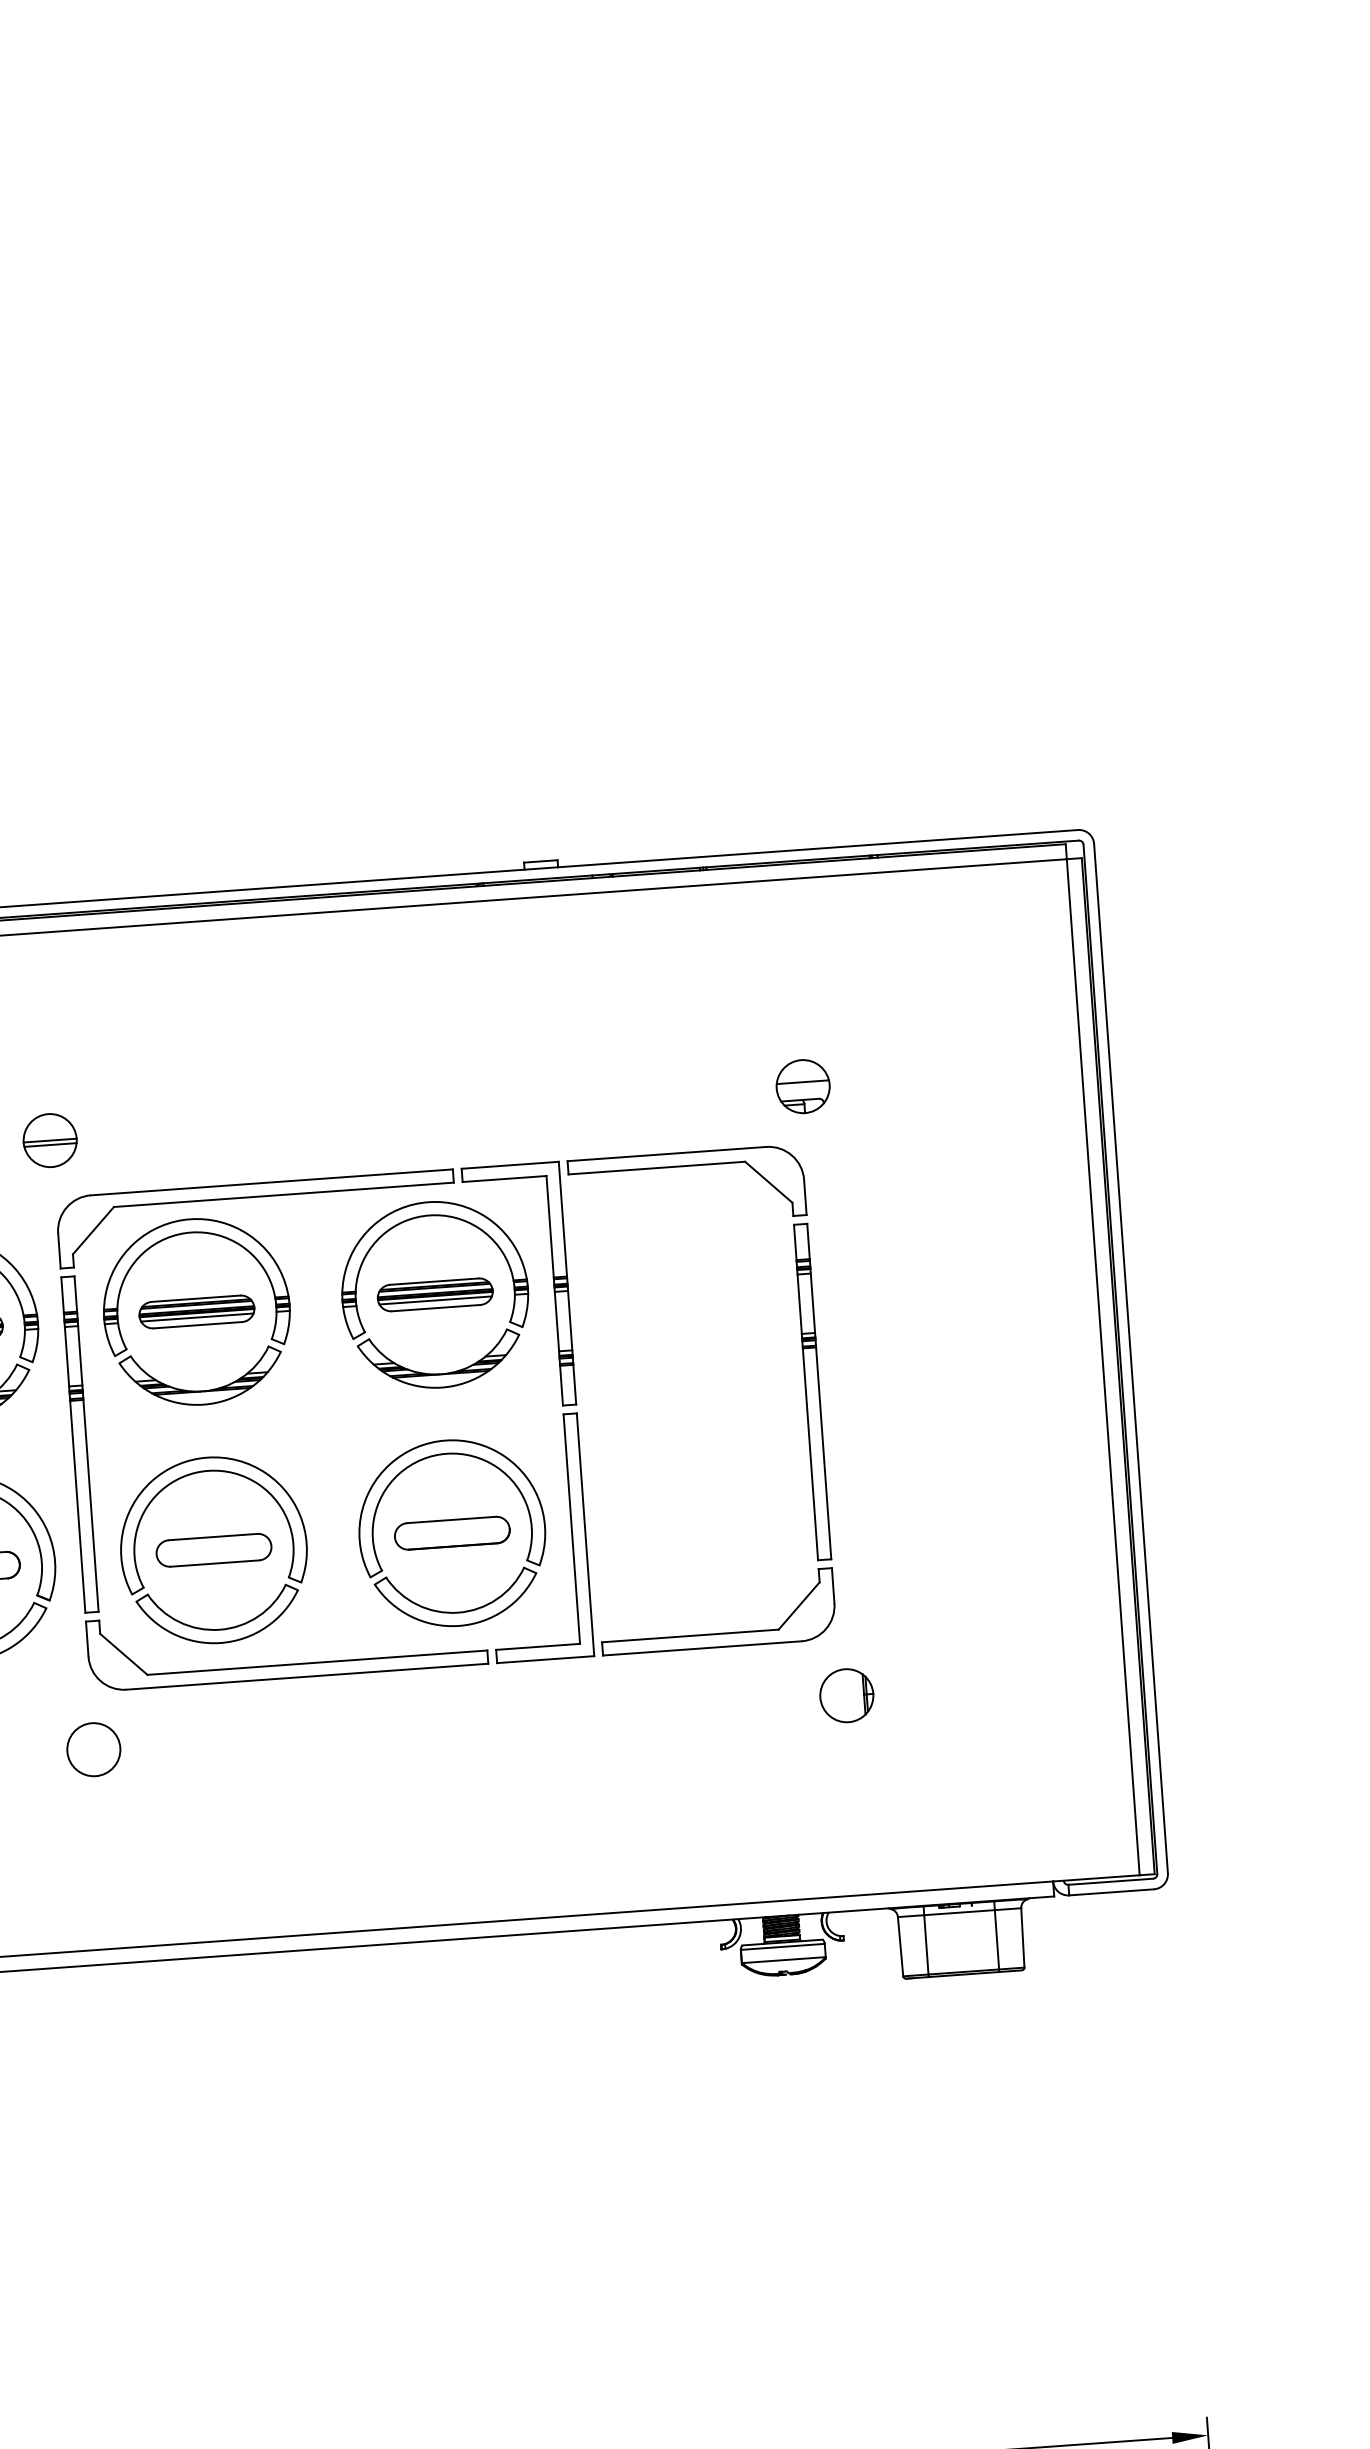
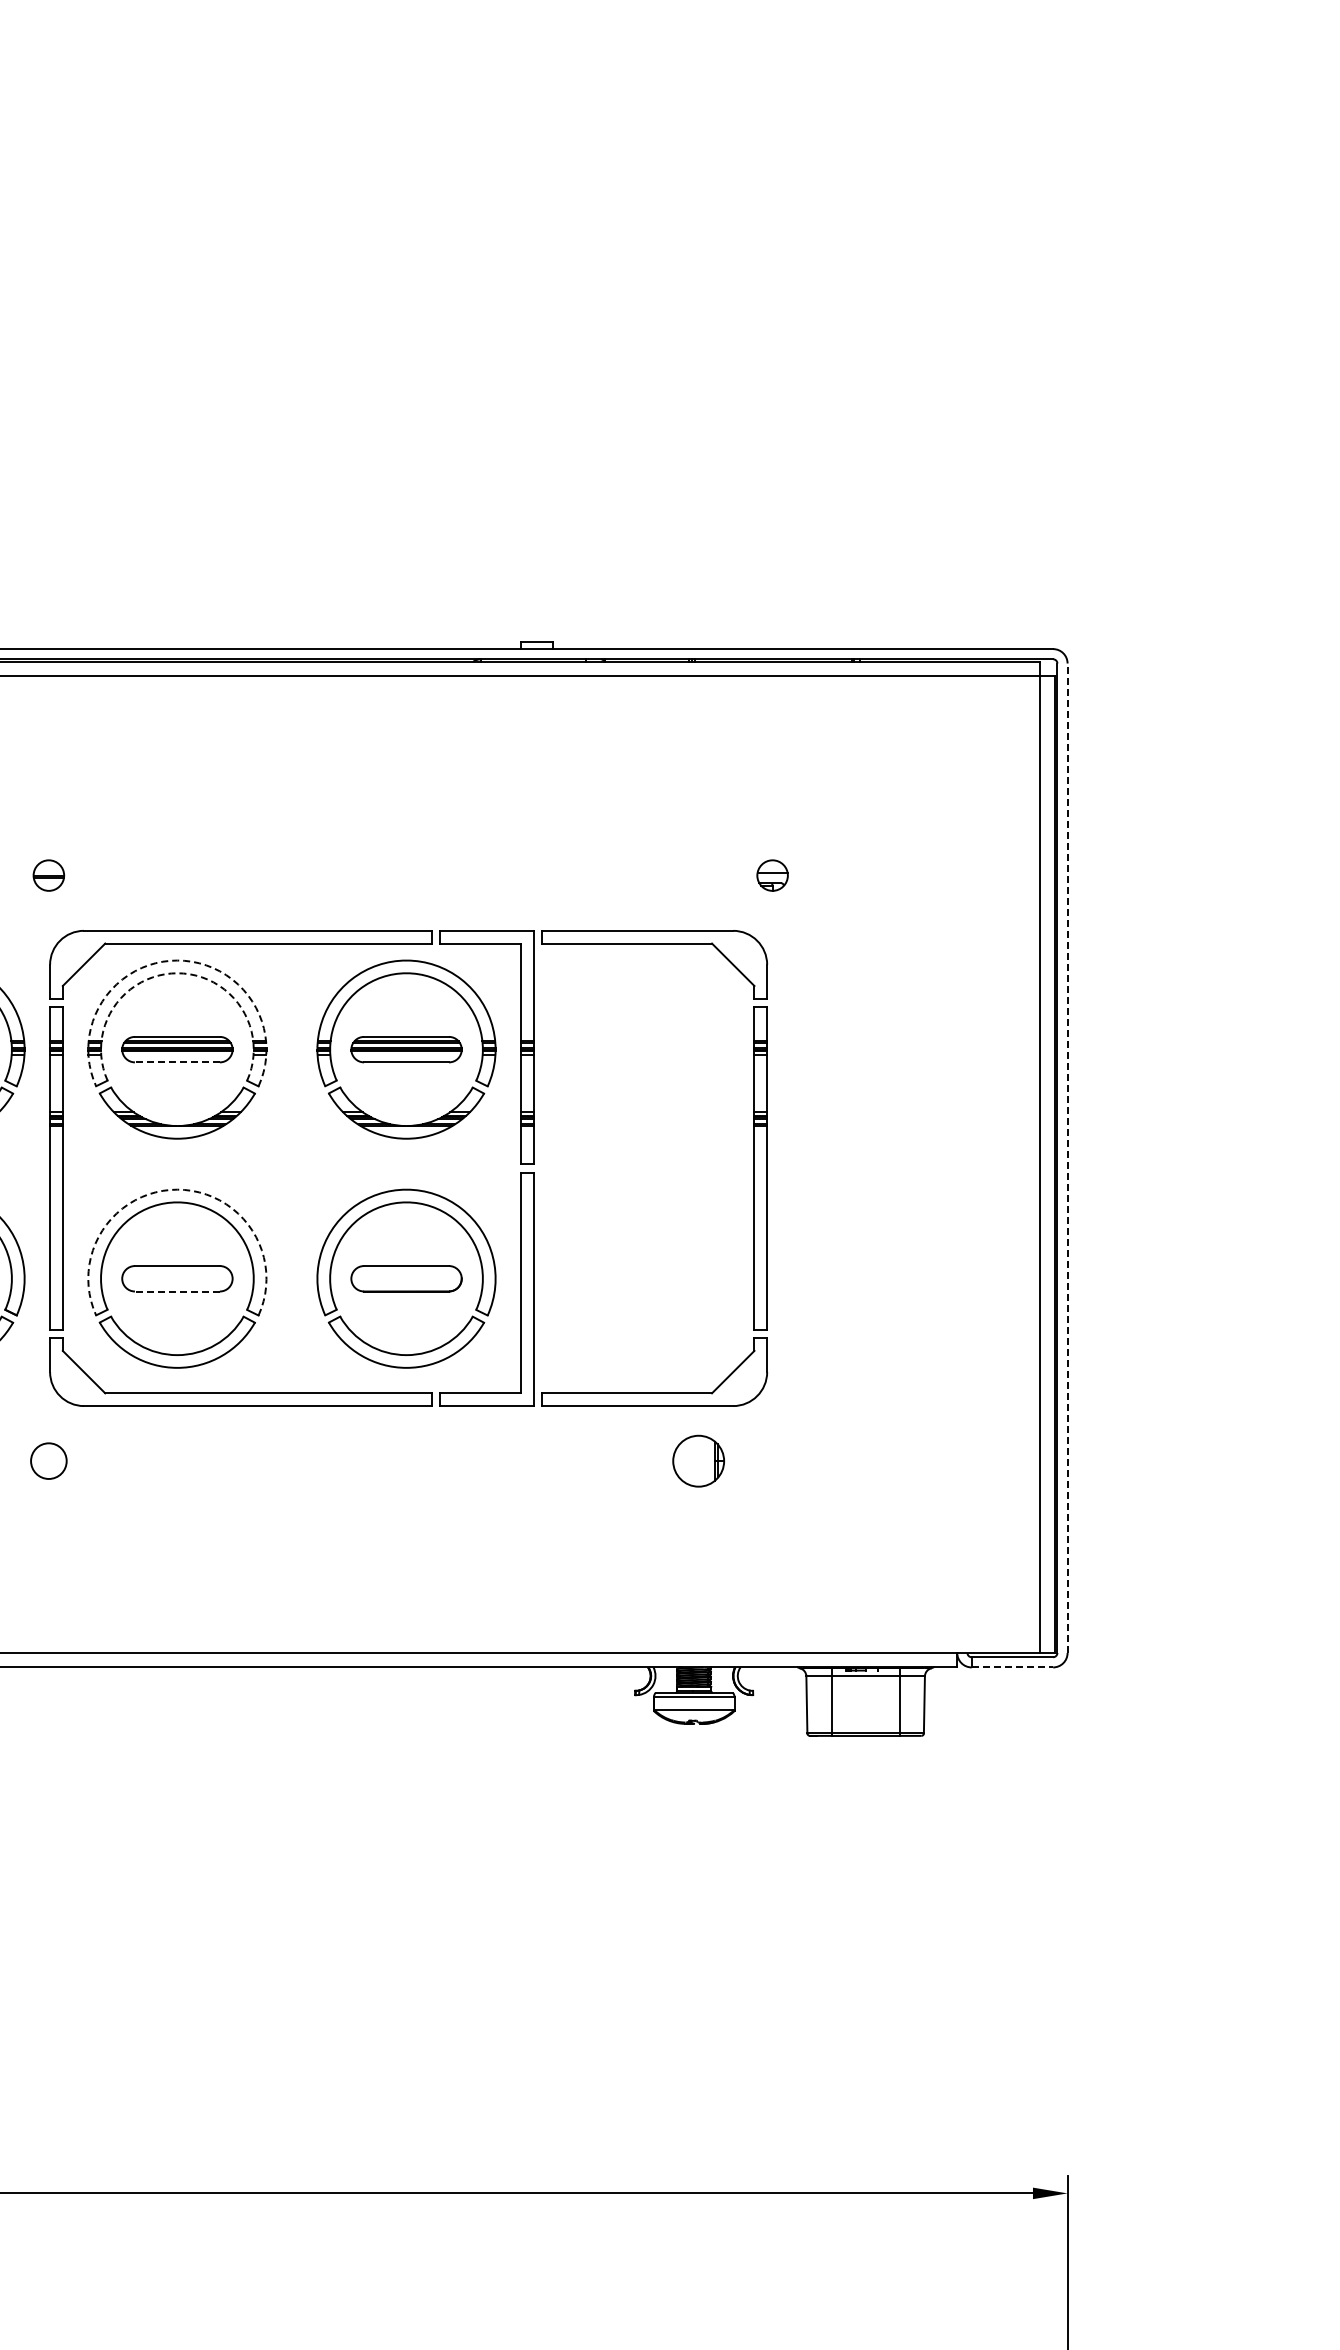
part: (802, 1086) -> (772, 875), size x0.6
part: (49, 1140) -> (48, 875), size x0.6
arc: (190, 1219) -> (177, 960), solid -> dashed
arc: (191, 1232) -> (177, 973), solid -> dashed
line: (435, 1299) -> (406, 1054), removed
line: (197, 1317) -> (177, 1054), removed
line: (196, 1325) -> (176, 1062), solid -> dashed
line: (1130, 1358) -> (1067, 1158), solid -> dashed
arc: (207, 1457) -> (177, 1189), solid -> dashed
line: (214, 1563) -> (176, 1291), solid -> dashed
part: (846, 1694) -> (698, 1460), moved
circle: (93, 1748) -> (48, 1460), size x0.7
line: (1111, 1892) -> (1012, 1667), solid -> dashed

